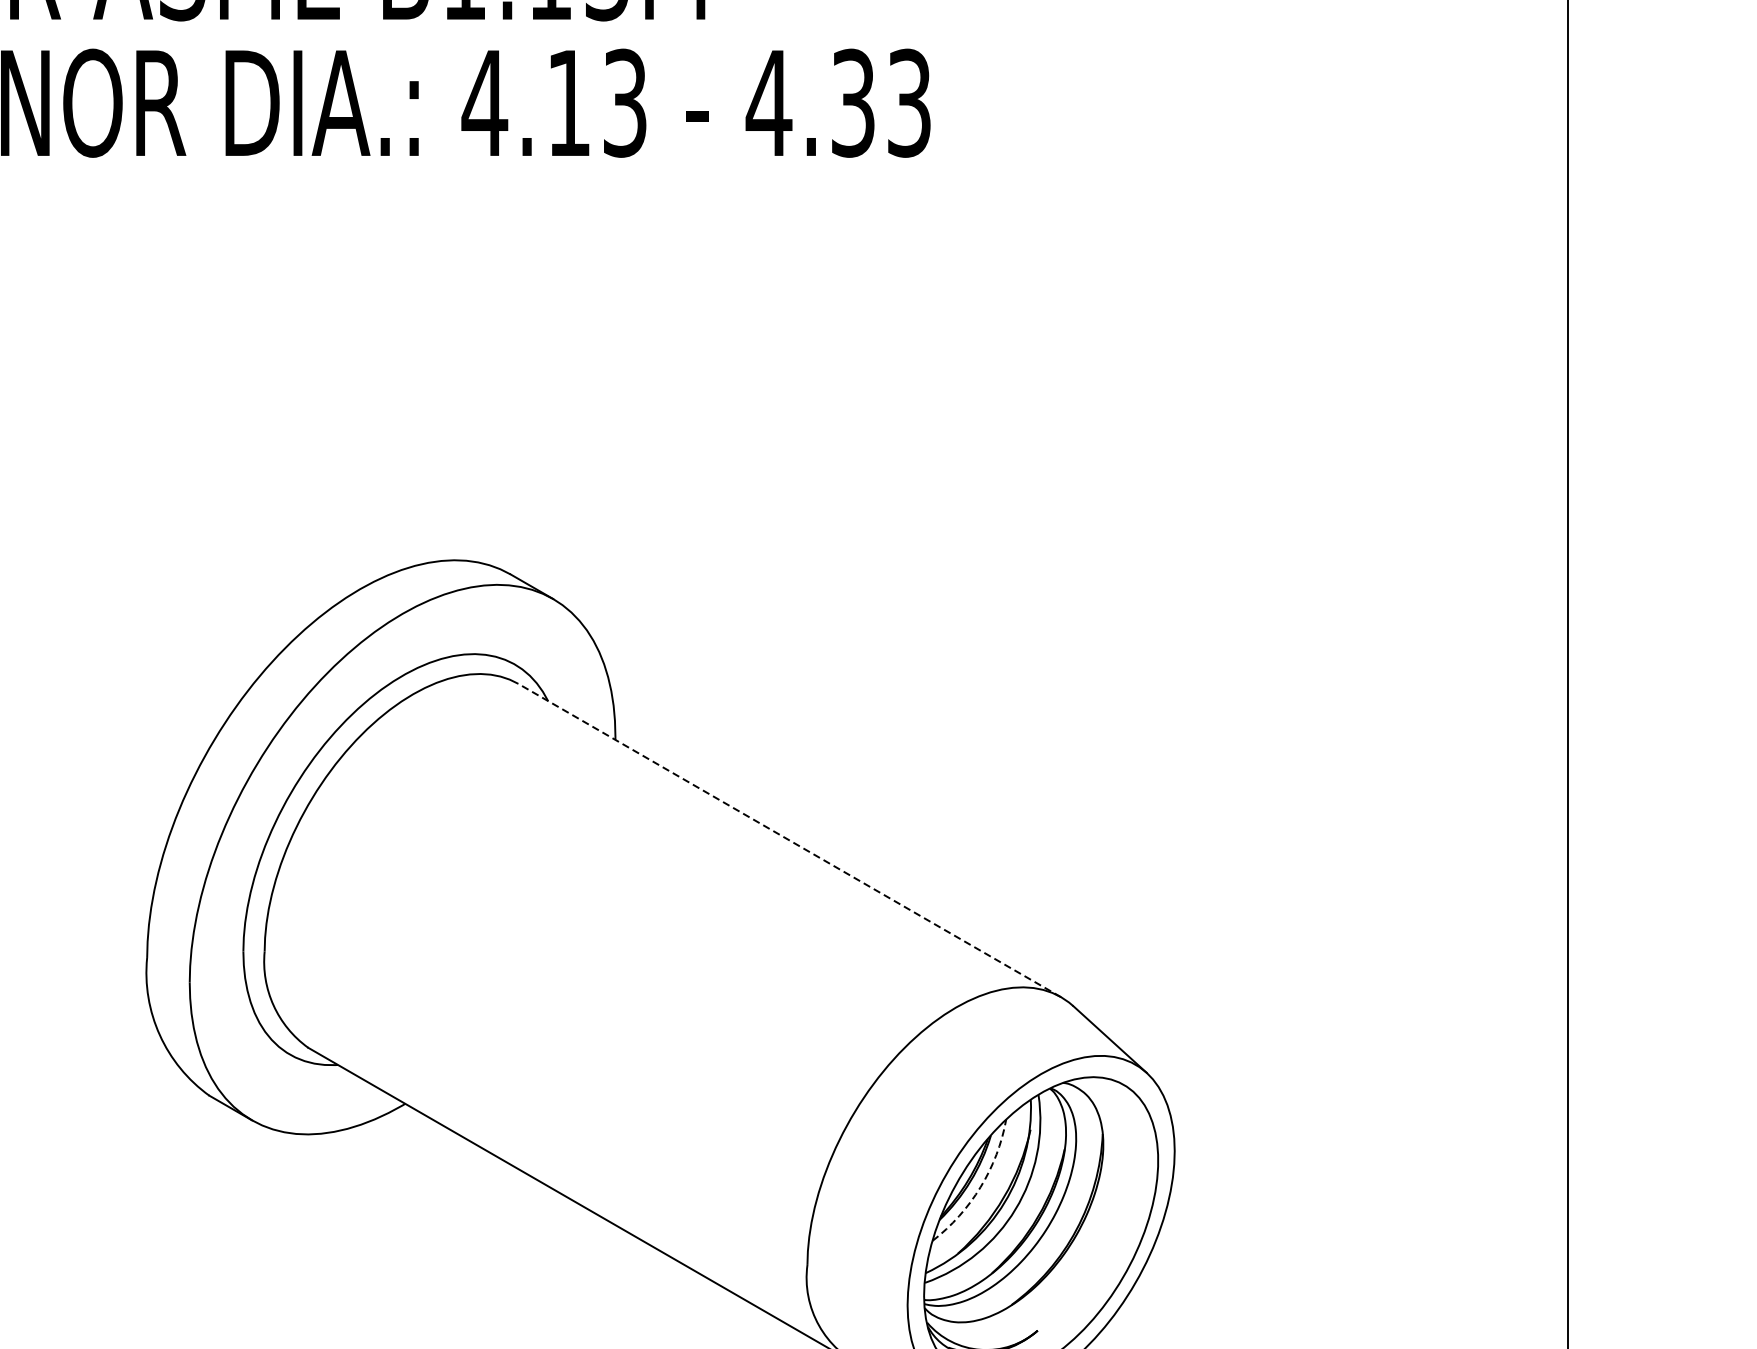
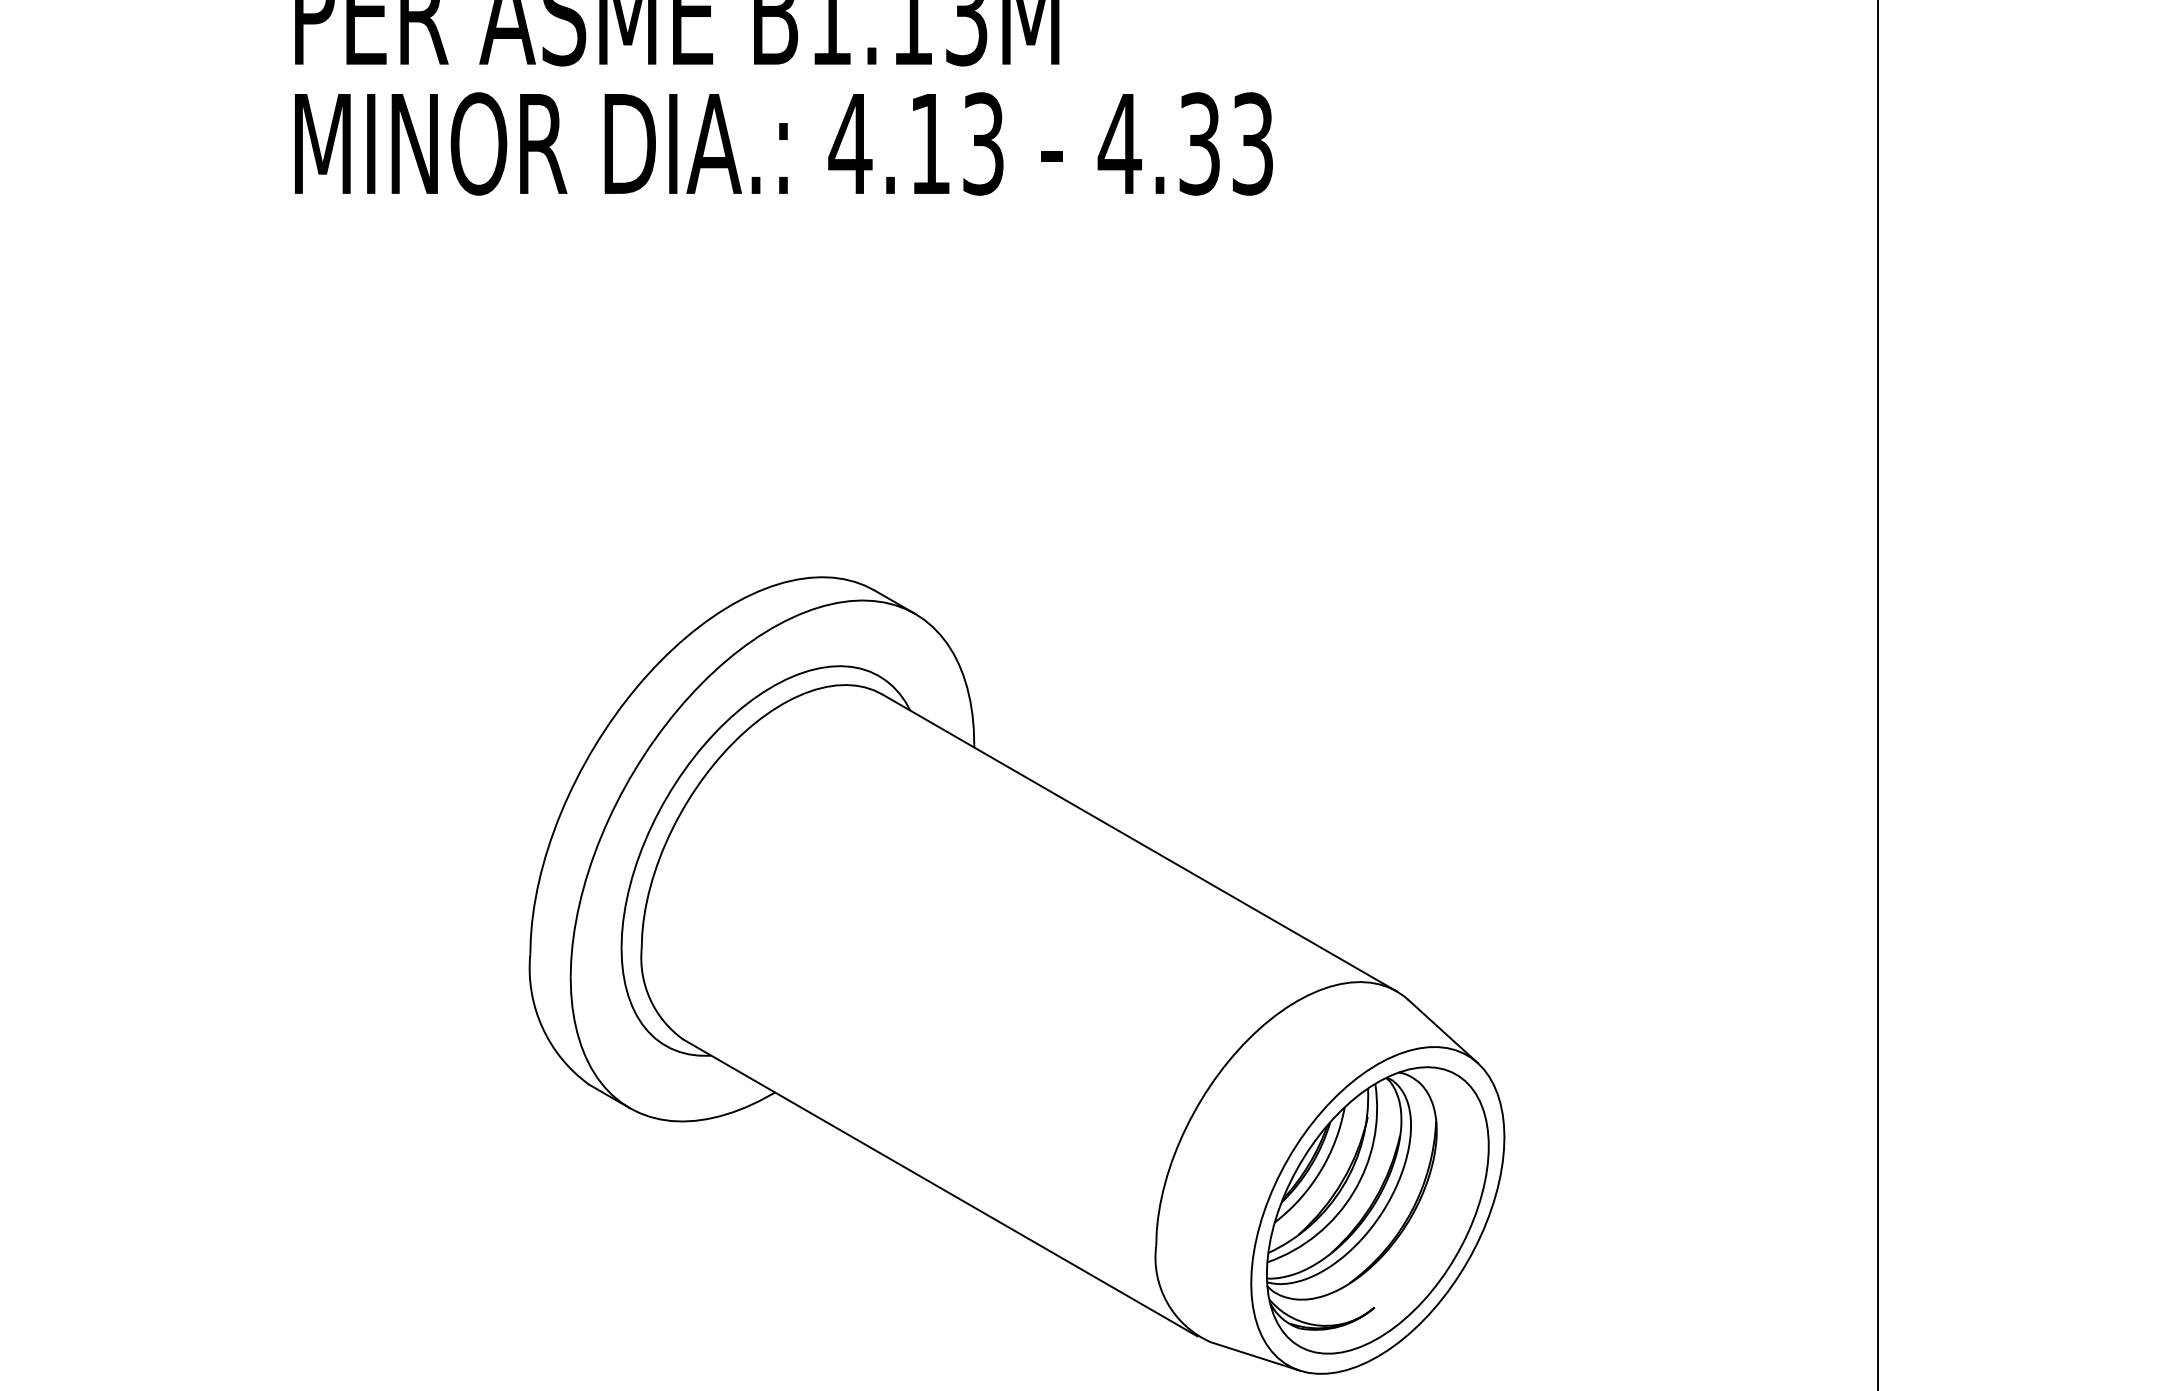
line: (789, 840) -> (1139, 842), dashed -> solid
arc: (980, 1187) -> (1320, 1171), dashed -> solid

